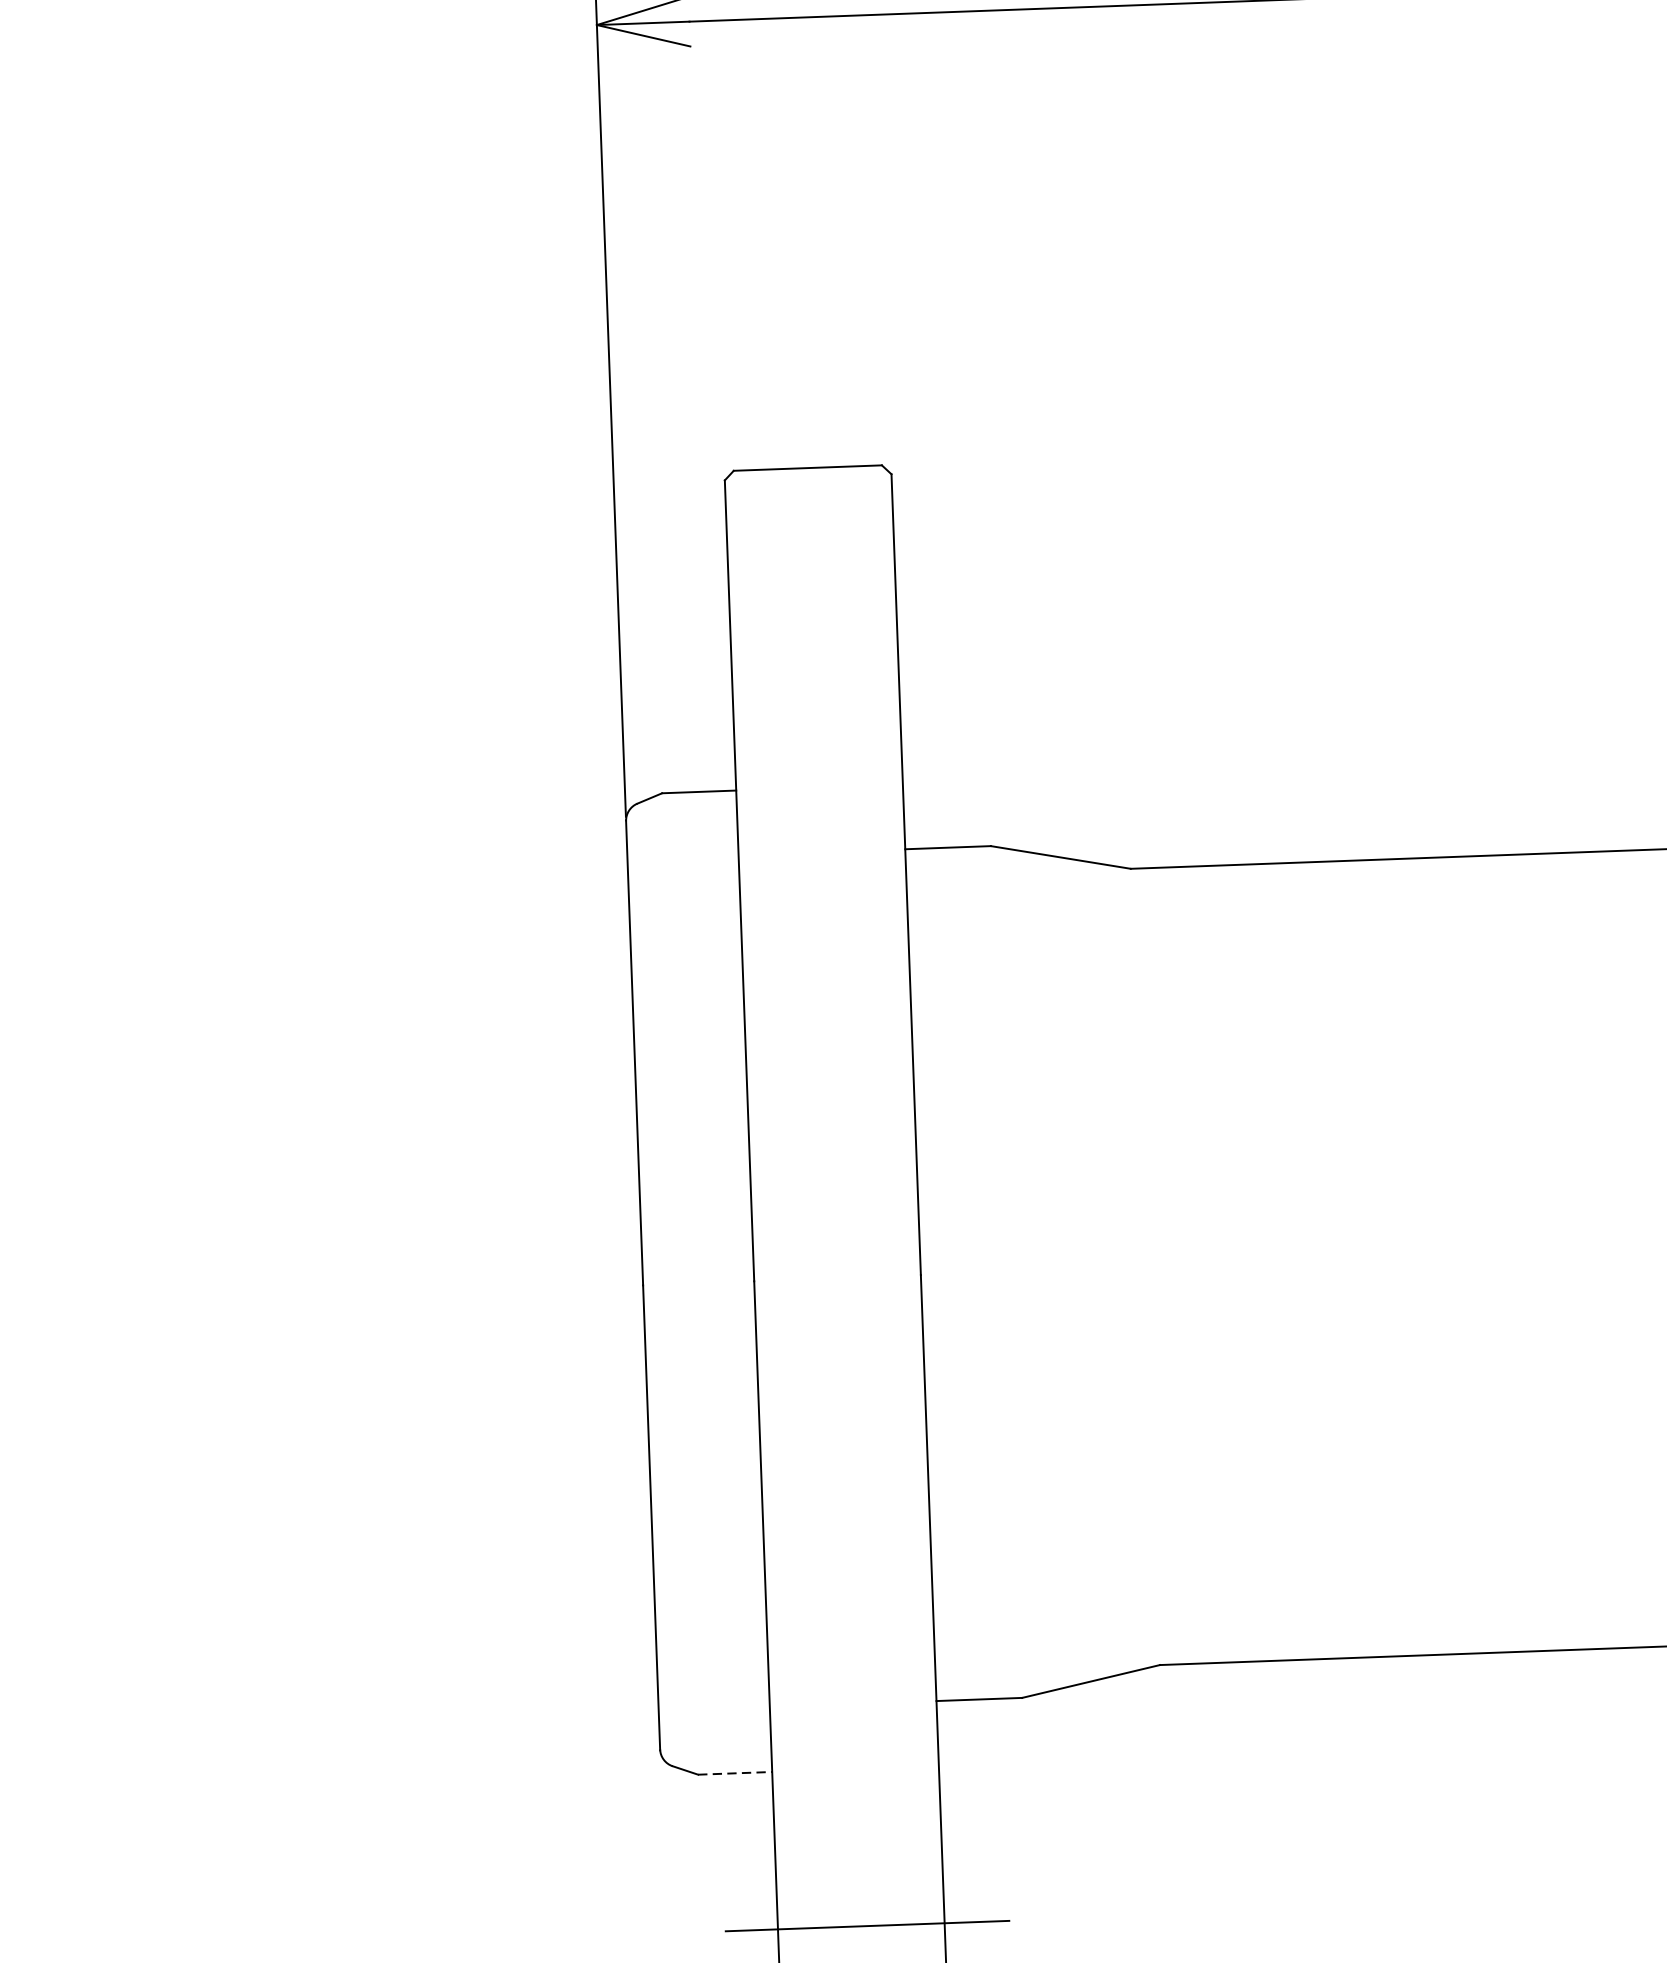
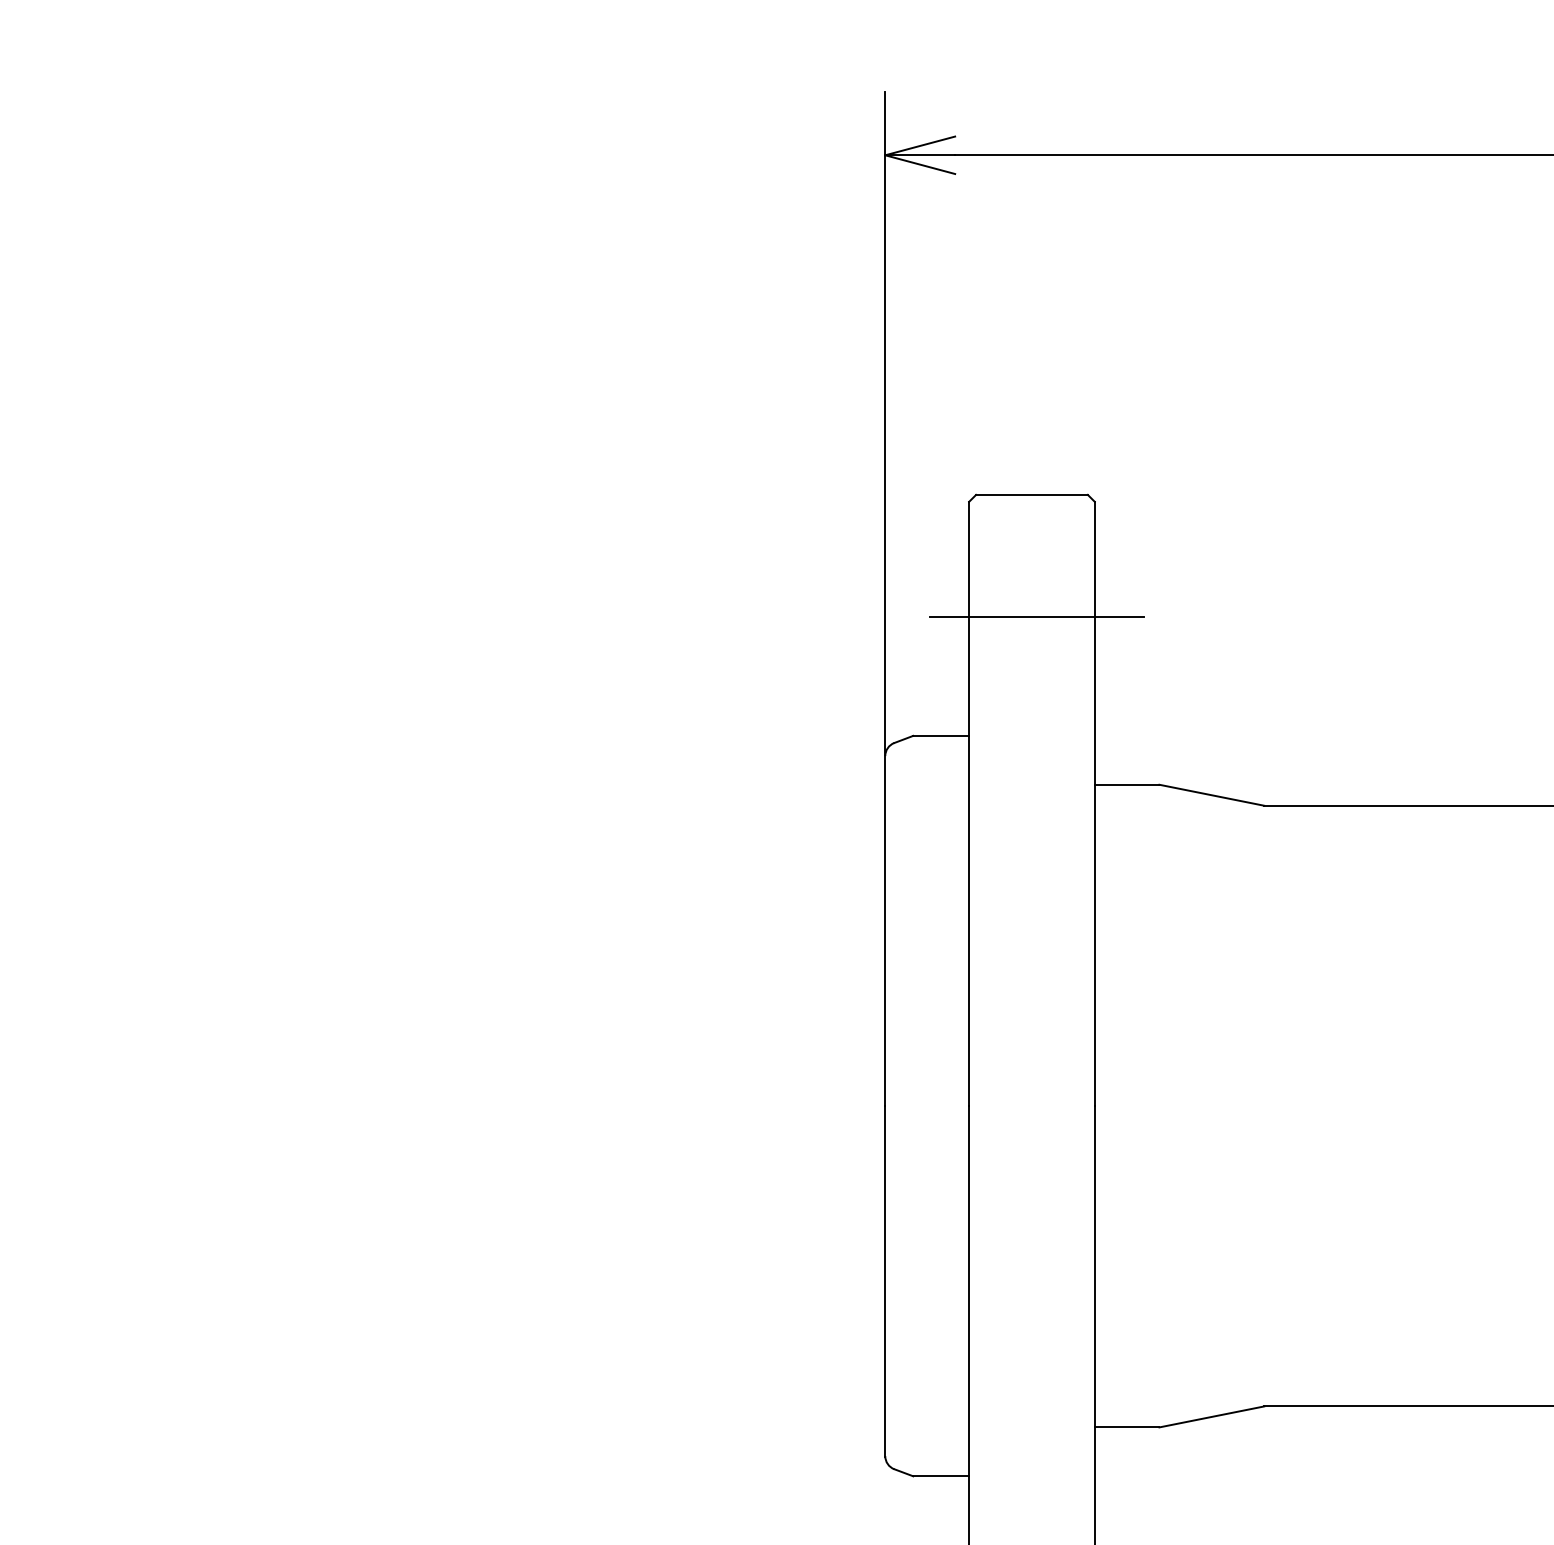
line: (819, 630) -> (1036, 617), added
line: (735, 1773) -> (941, 1476), dashed -> solid

